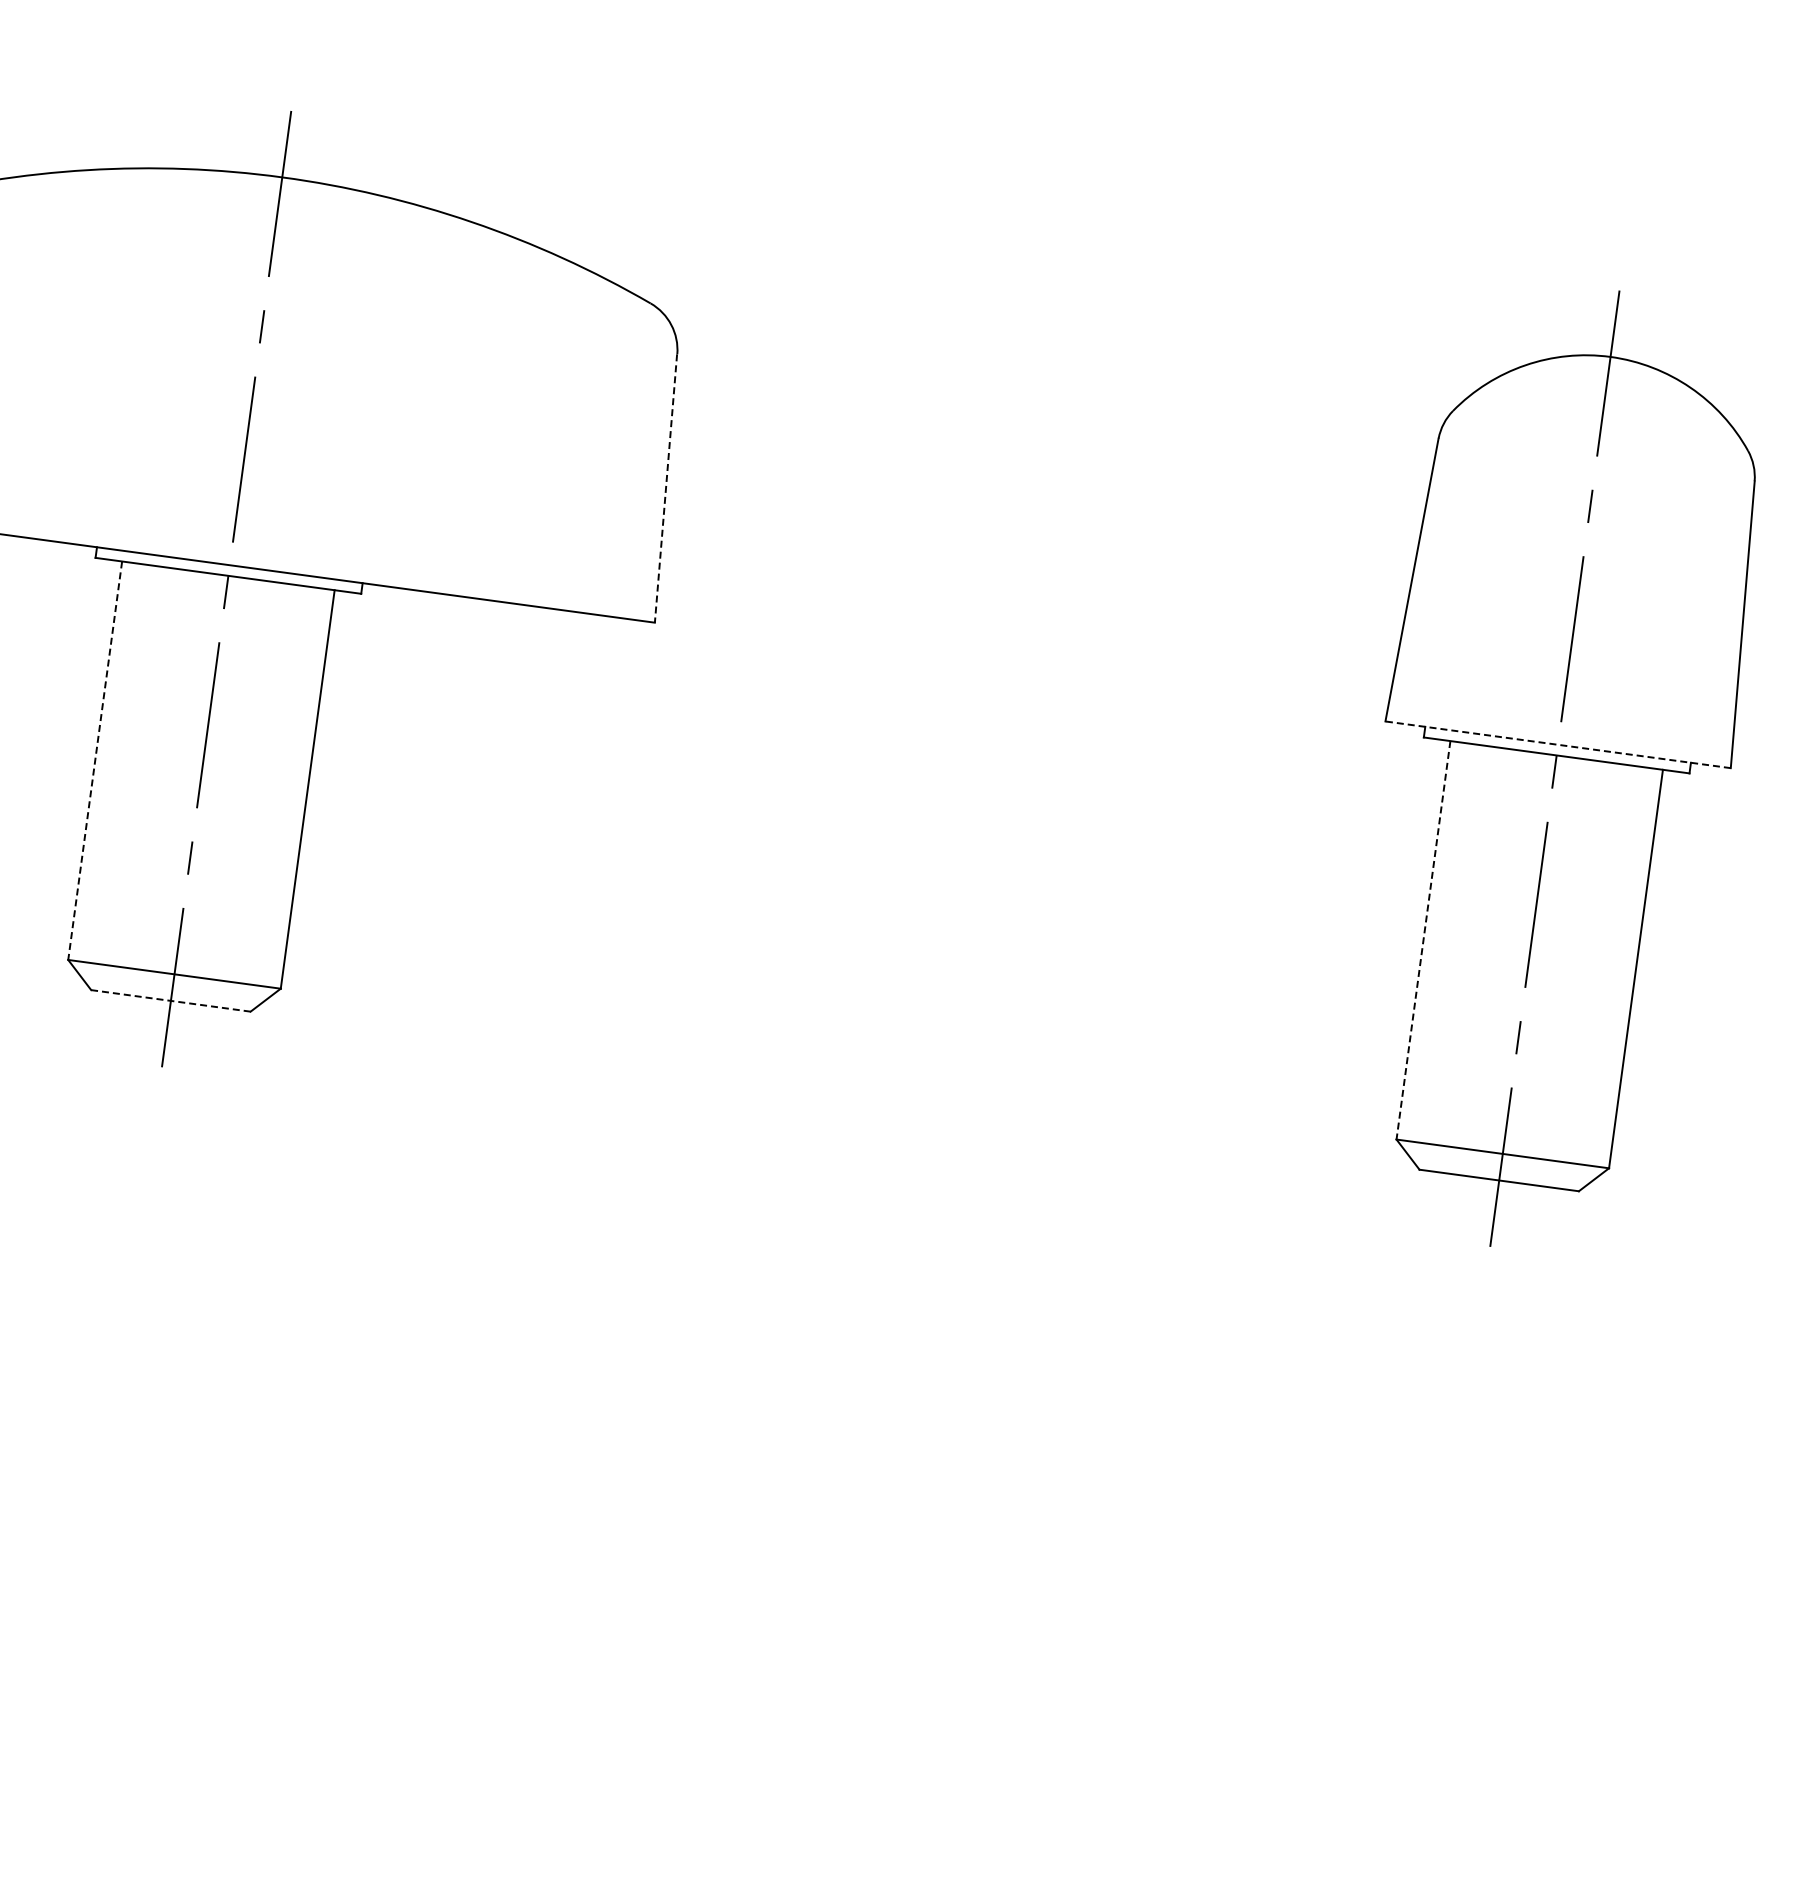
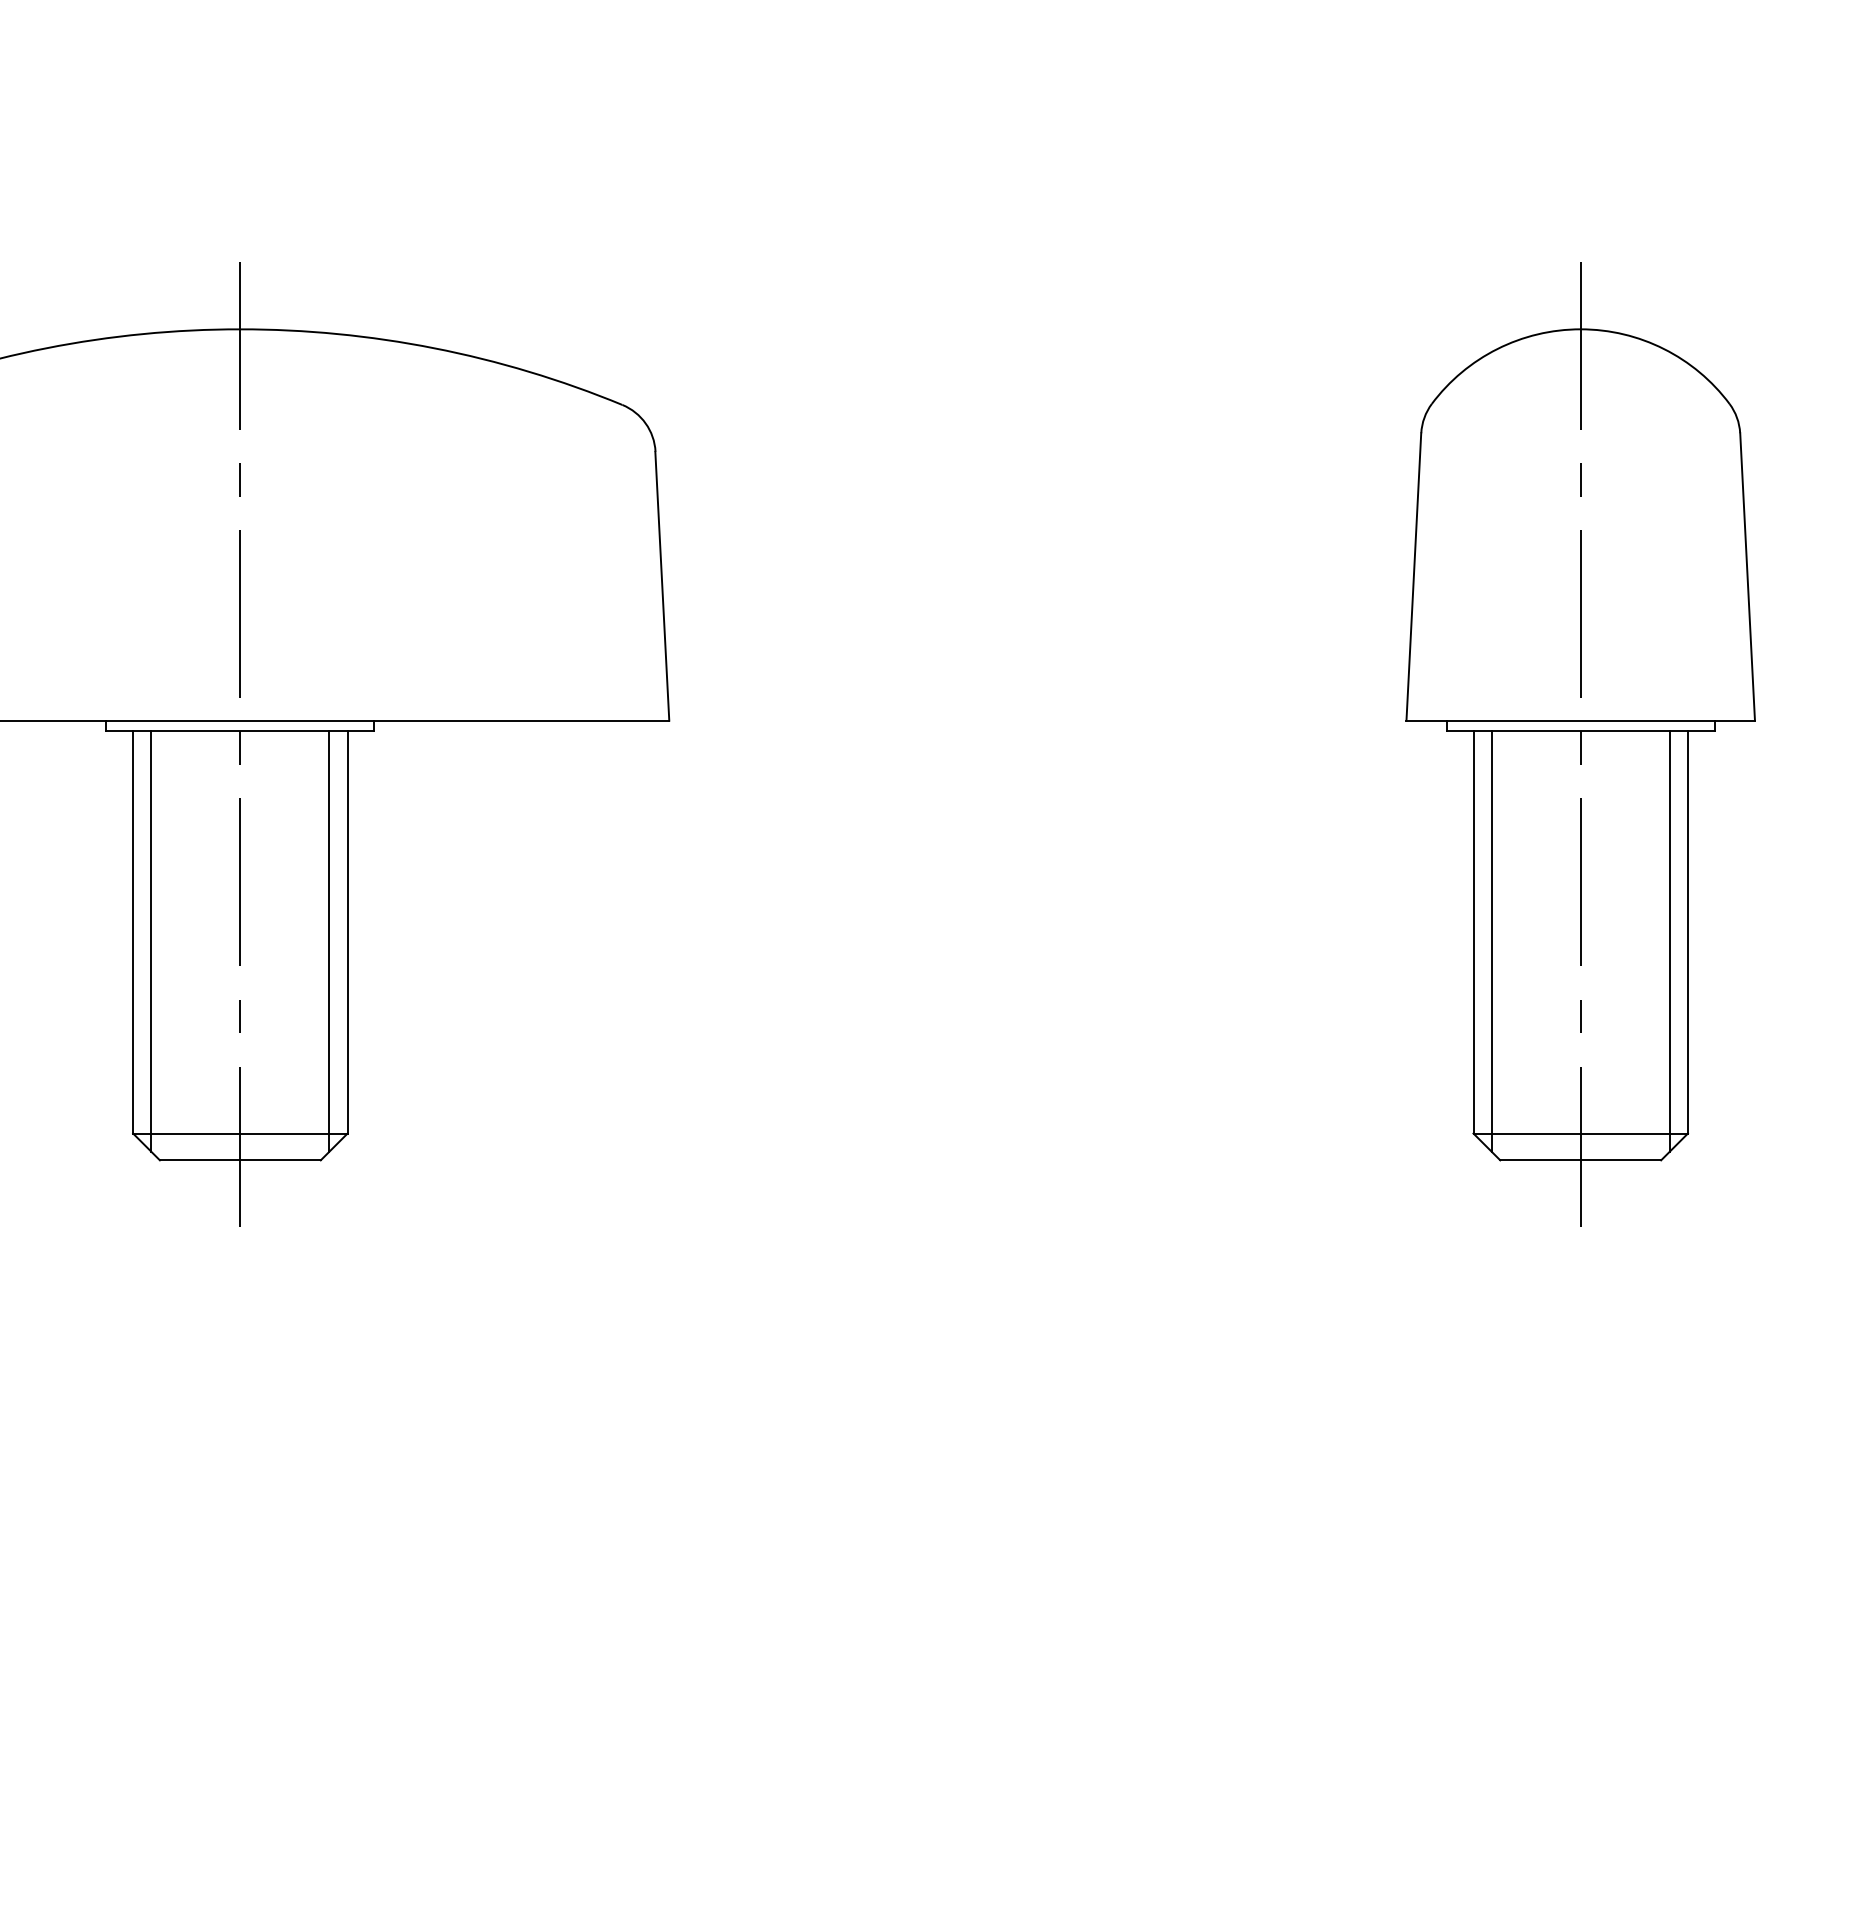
line: (666, 488) -> (662, 586), dashed -> solid
line: (1557, 744) -> (1580, 720), dashed -> solid
line: (95, 760) -> (133, 932), dashed -> solid
line: (112, 772) -> (151, 941), added
line: (288, 795) -> (329, 941), added
line: (1423, 940) -> (1473, 932), dashed -> solid
line: (1440, 951) -> (1491, 941), added
line: (1616, 975) -> (1669, 941), added
line: (170, 1000) -> (239, 1160), dashed -> solid

